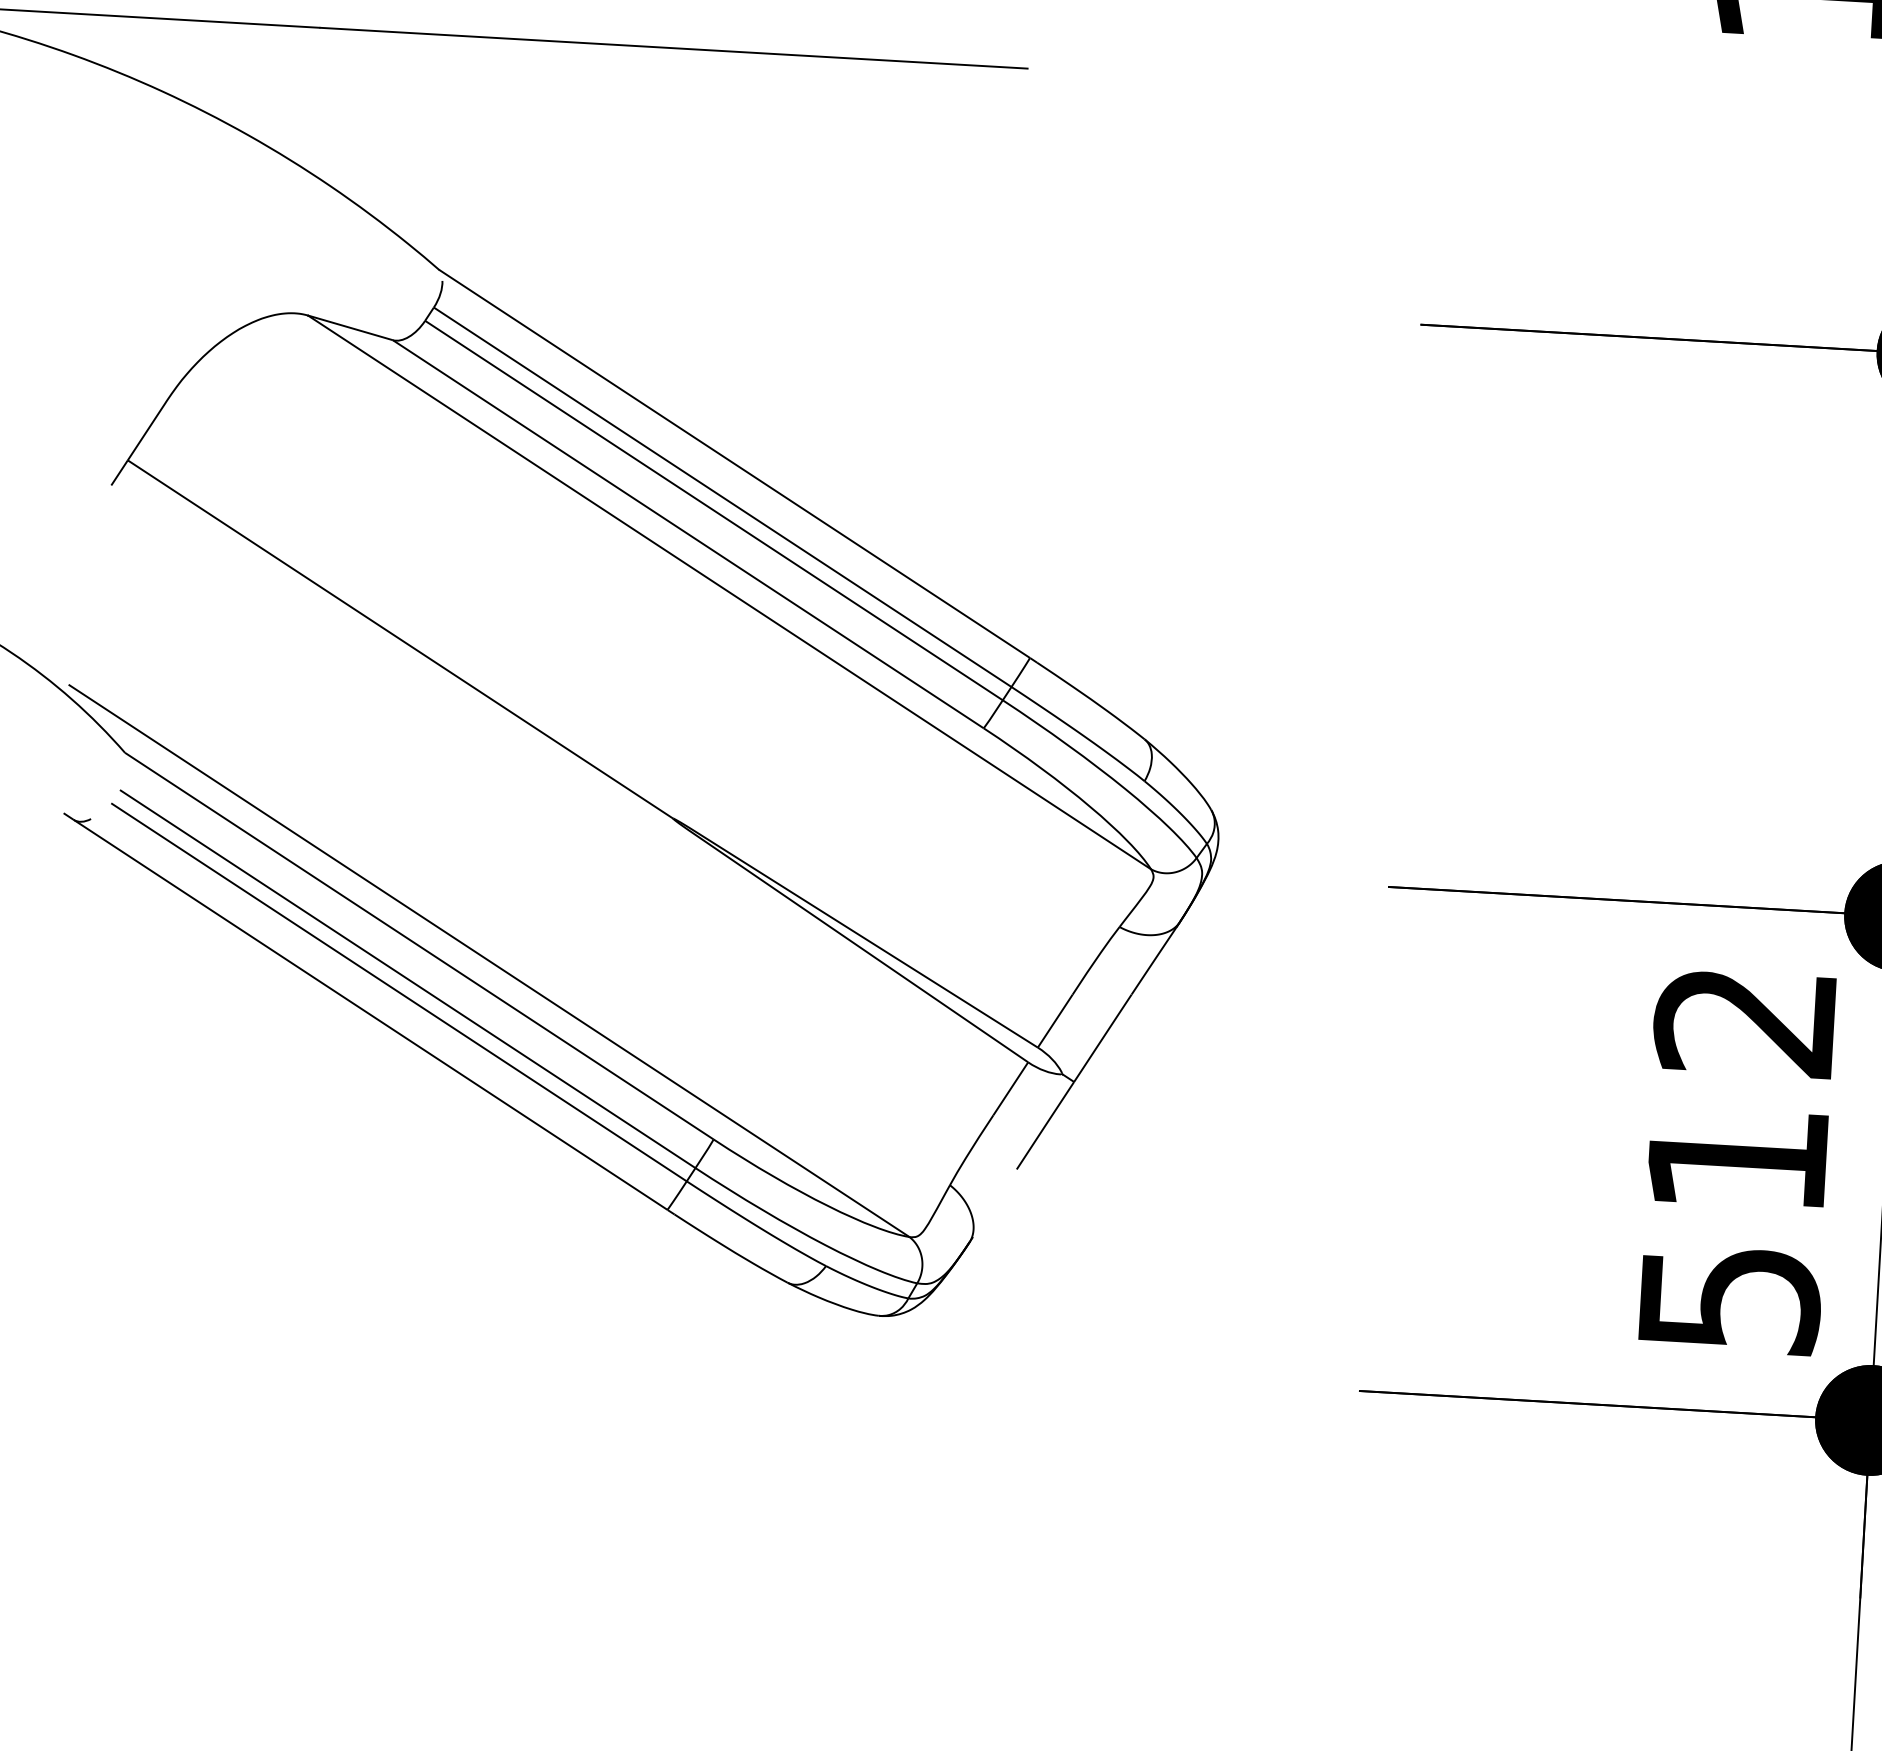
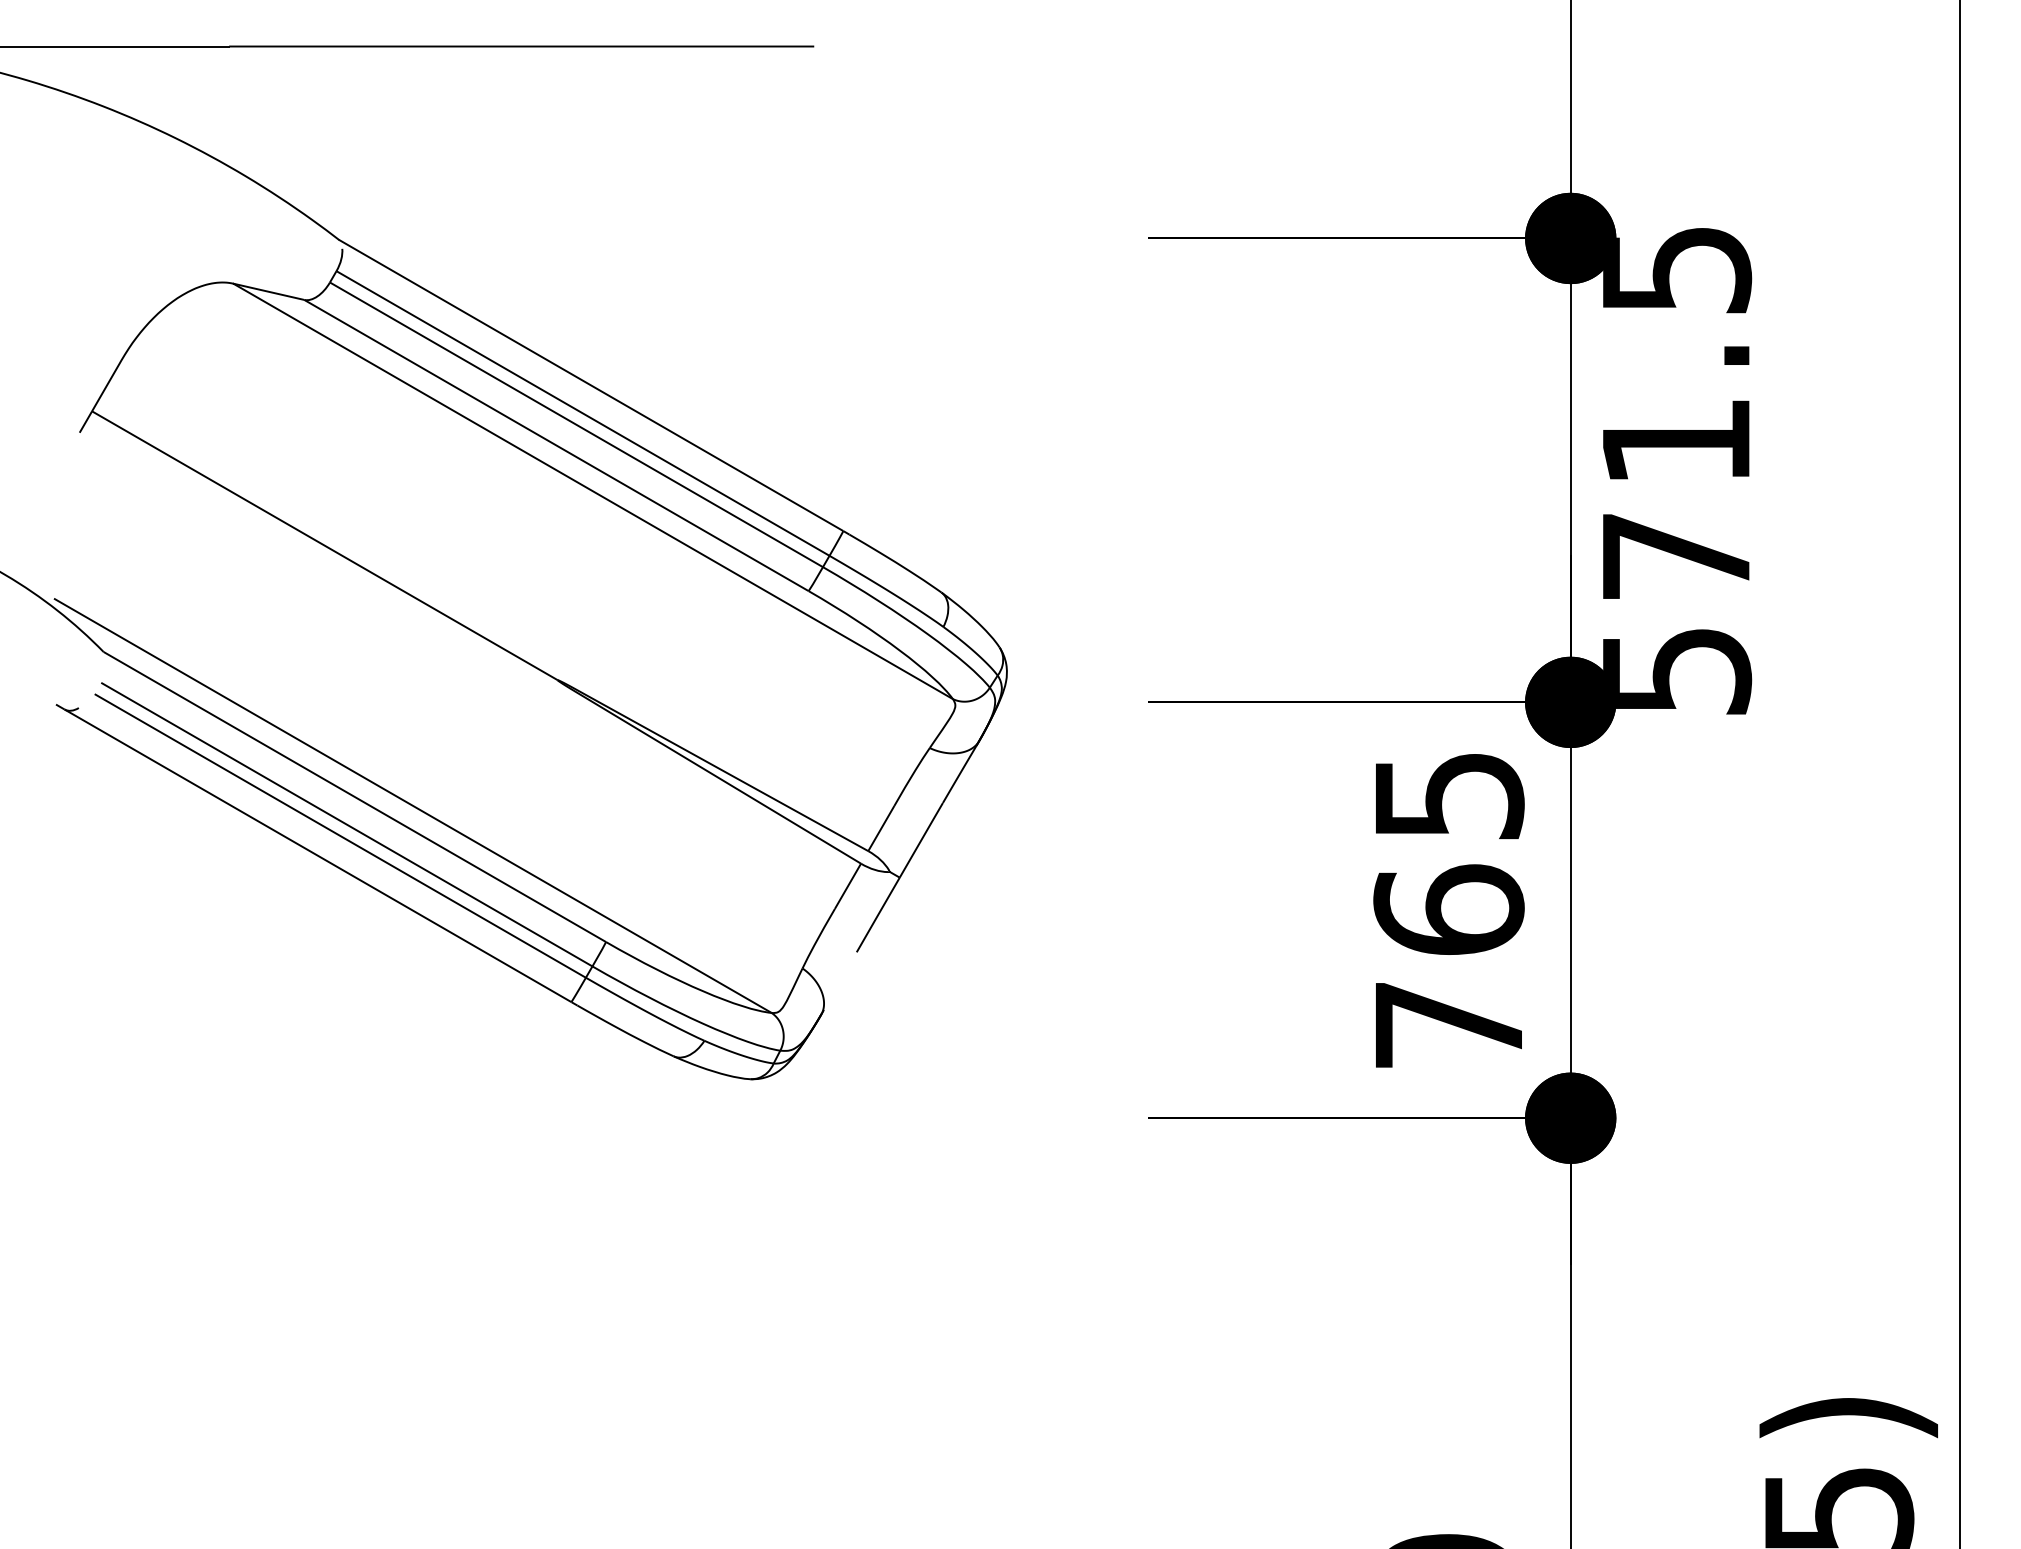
text: (1736, 1161) -> (1448, 911), 512 -> 765

